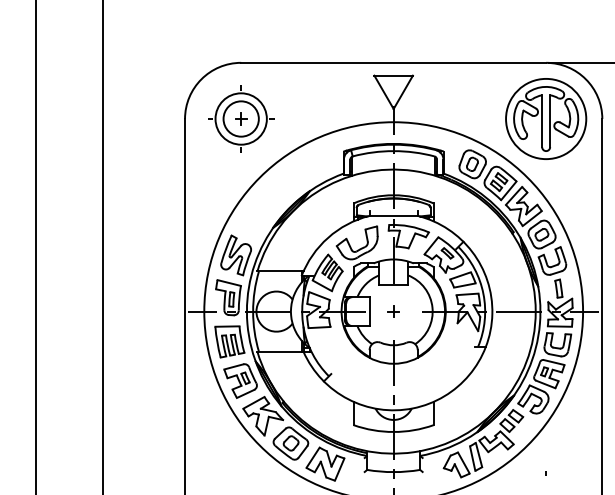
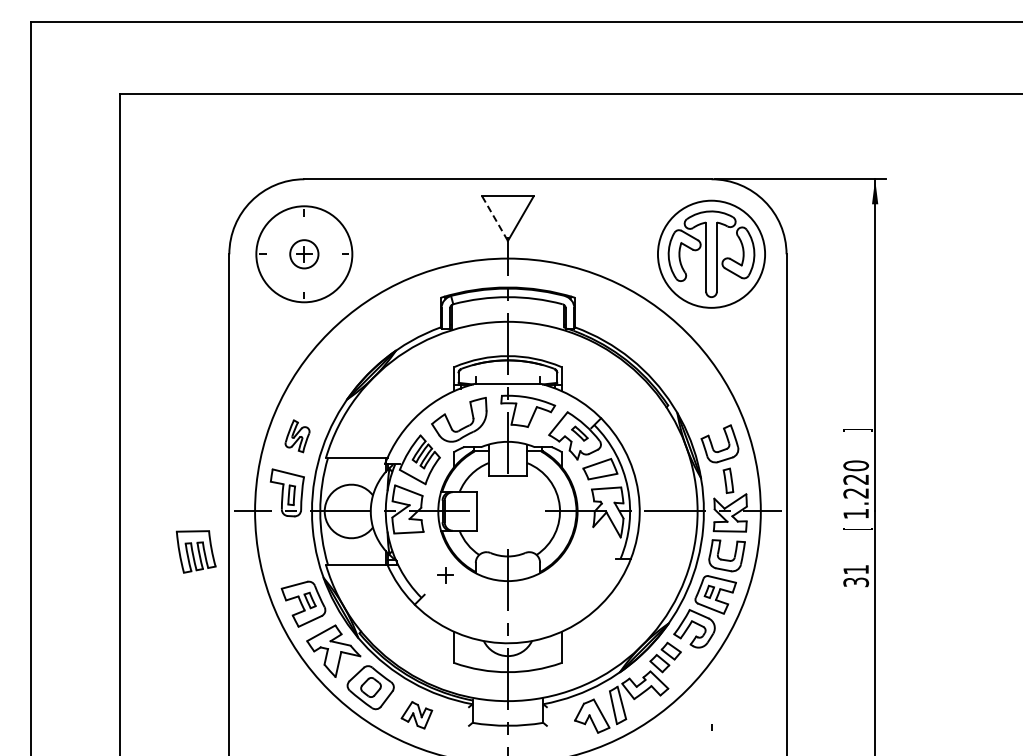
line: (384, 92) -> (495, 218), solid -> dashed
circle: (240, 118) -> (303, 253), size x0.6
circle: (241, 119) -> (304, 254), size x1.4
part: (507, 199) -> (659, 361), removed
part: (236, 254) -> (297, 435), size x0.6
part: (393, 311) -> (445, 575), moved
part: (229, 341) -> (195, 551), moved
part: (325, 464) -> (416, 715), size x0.6

